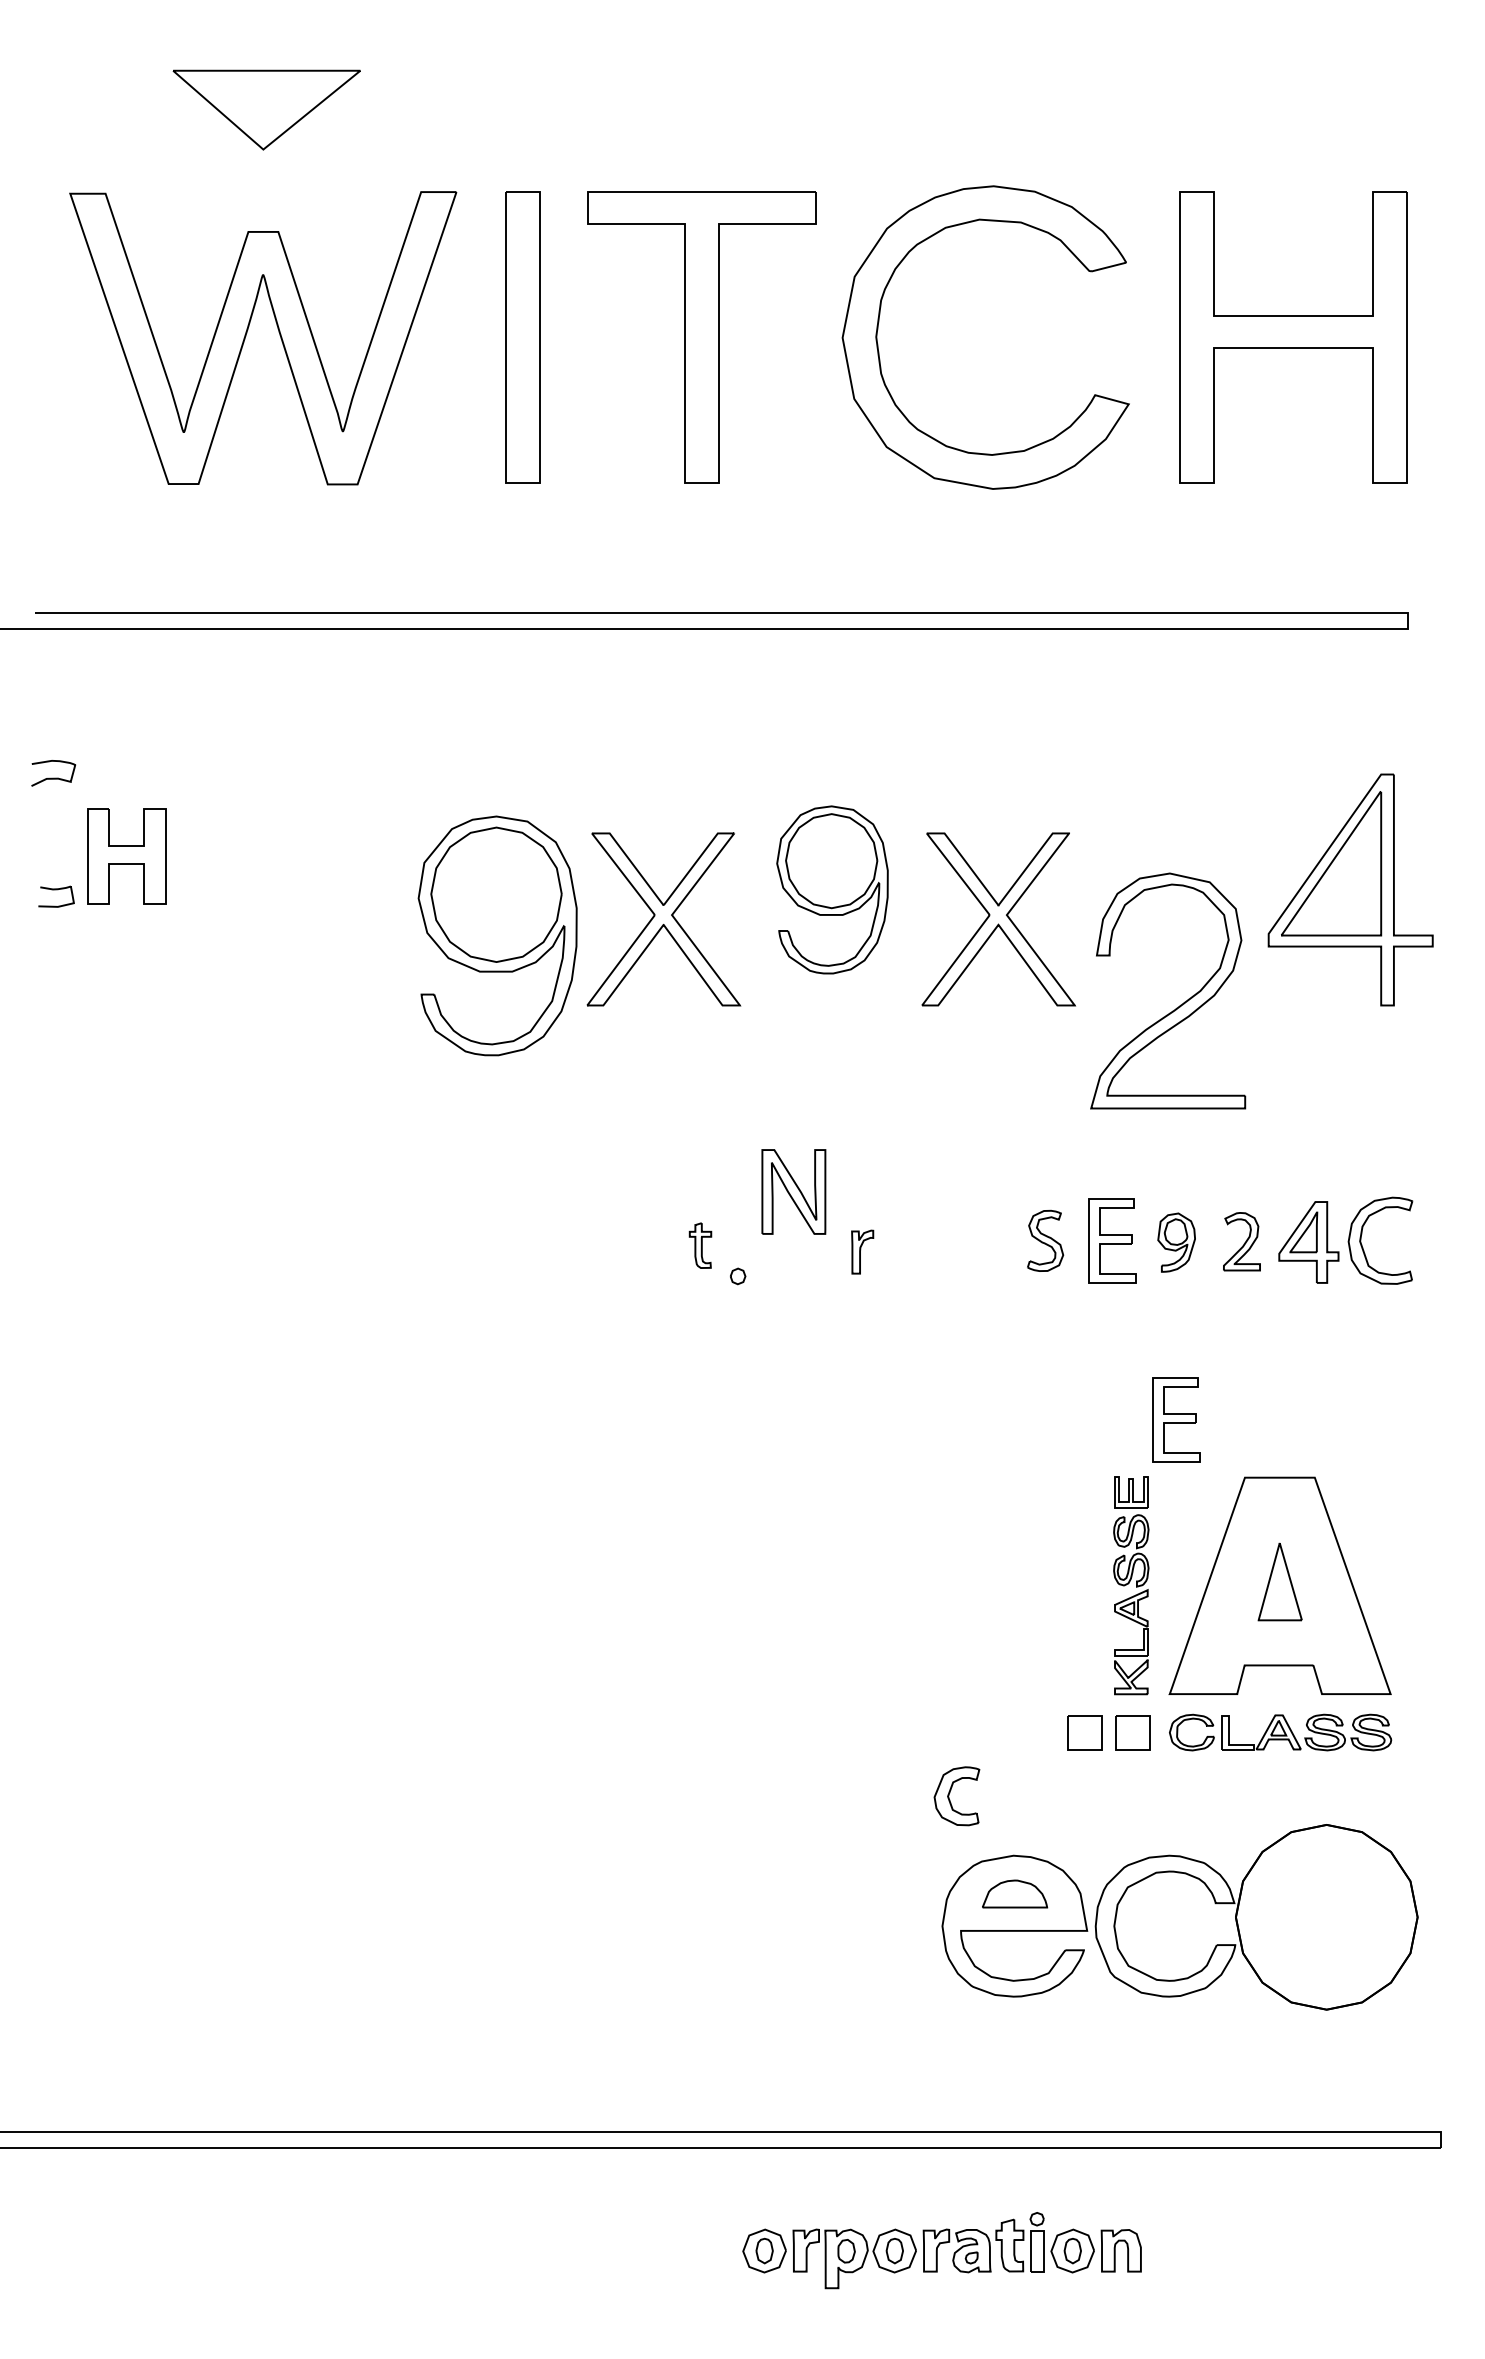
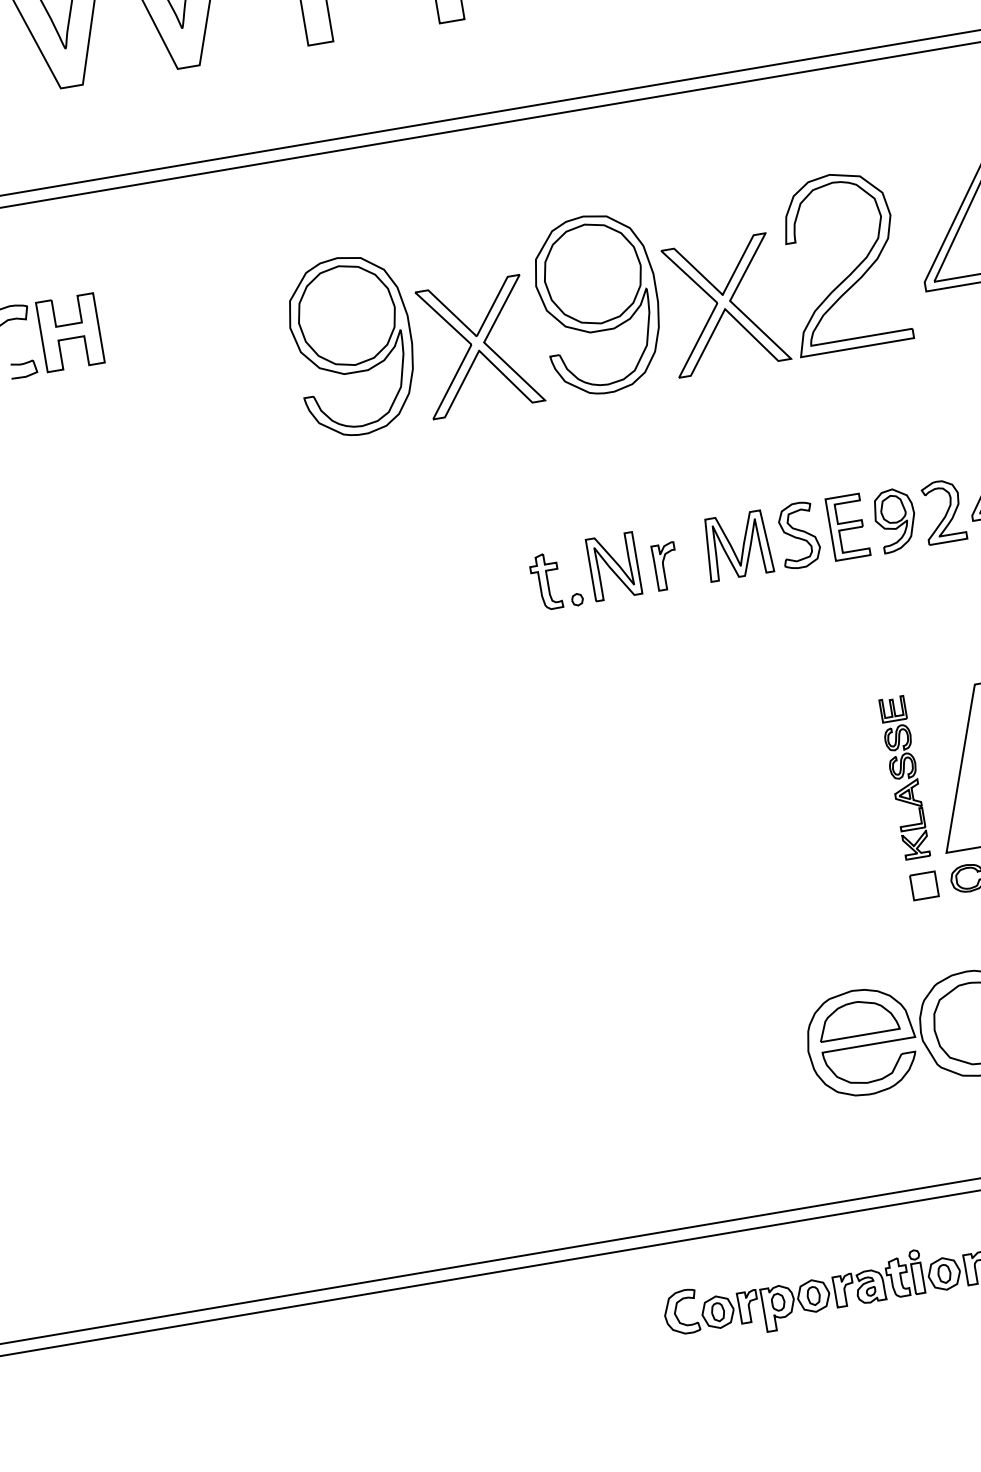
part: (126, 856) -> (70, 332), moved
part: (832, 889) -> (598, 303), size x1.43
curve: (56, 890) -> (22, 364), moved
part: (497, 935) -> (352, 345), moved
part: (1180, 1004) -> (853, 269), moved
part: (793, 1191) -> (613, 566), moved
part: (1045, 1240) -> (798, 535), size x1.43
part: (1241, 1241) -> (942, 511), size x1.43
part: (1176, 1242) -> (895, 520), size x1.43
part: (955, 1243) -> (733, 548), added
part: (700, 1245) -> (546, 581), size x1.67
part: (862, 1251) -> (665, 565), size x1.43
part: (1176, 1419) -> (917, 650), removed
part: (1084, 1732) -> (888, 891), removed
part: (950, 1793) -> (676, 1311), moved
part: (1014, 1893) -> (857, 1018), size x1.67

